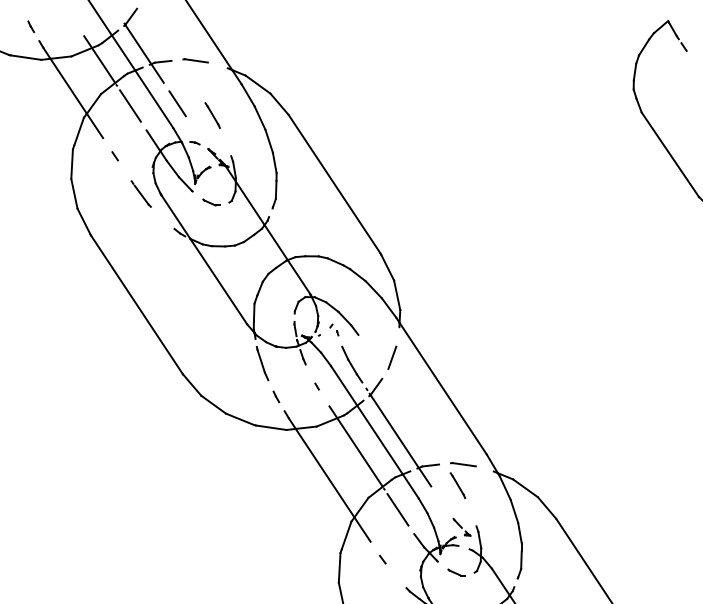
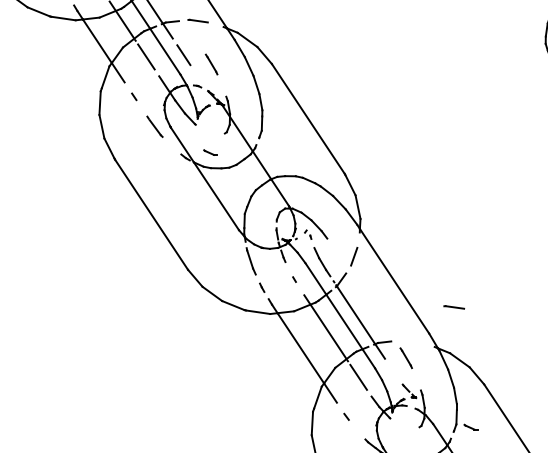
part: (211, 202) -> (210, 152), moved
line: (463, 464) -> (454, 307), moved
line: (456, 572) -> (470, 427), moved

